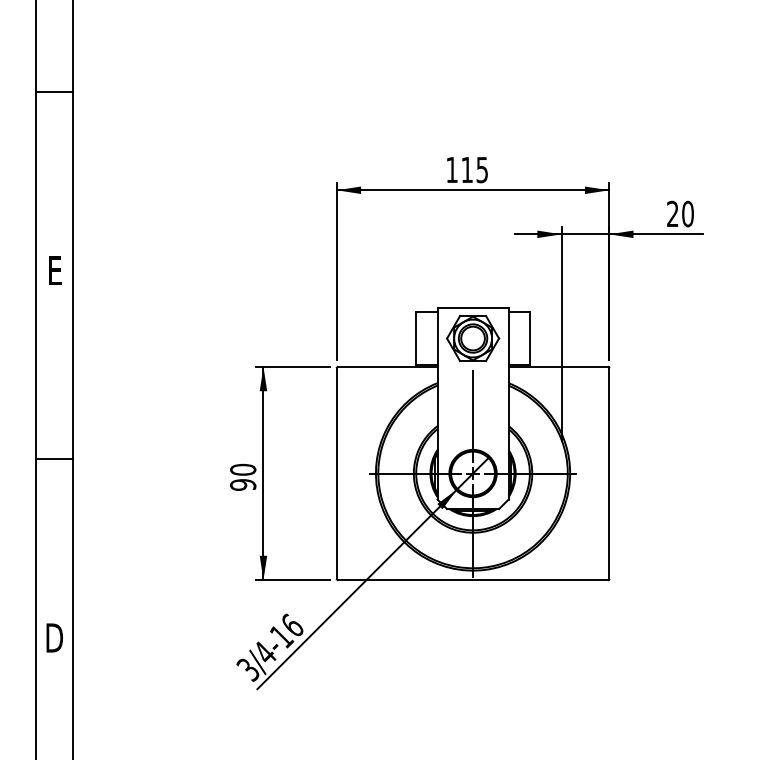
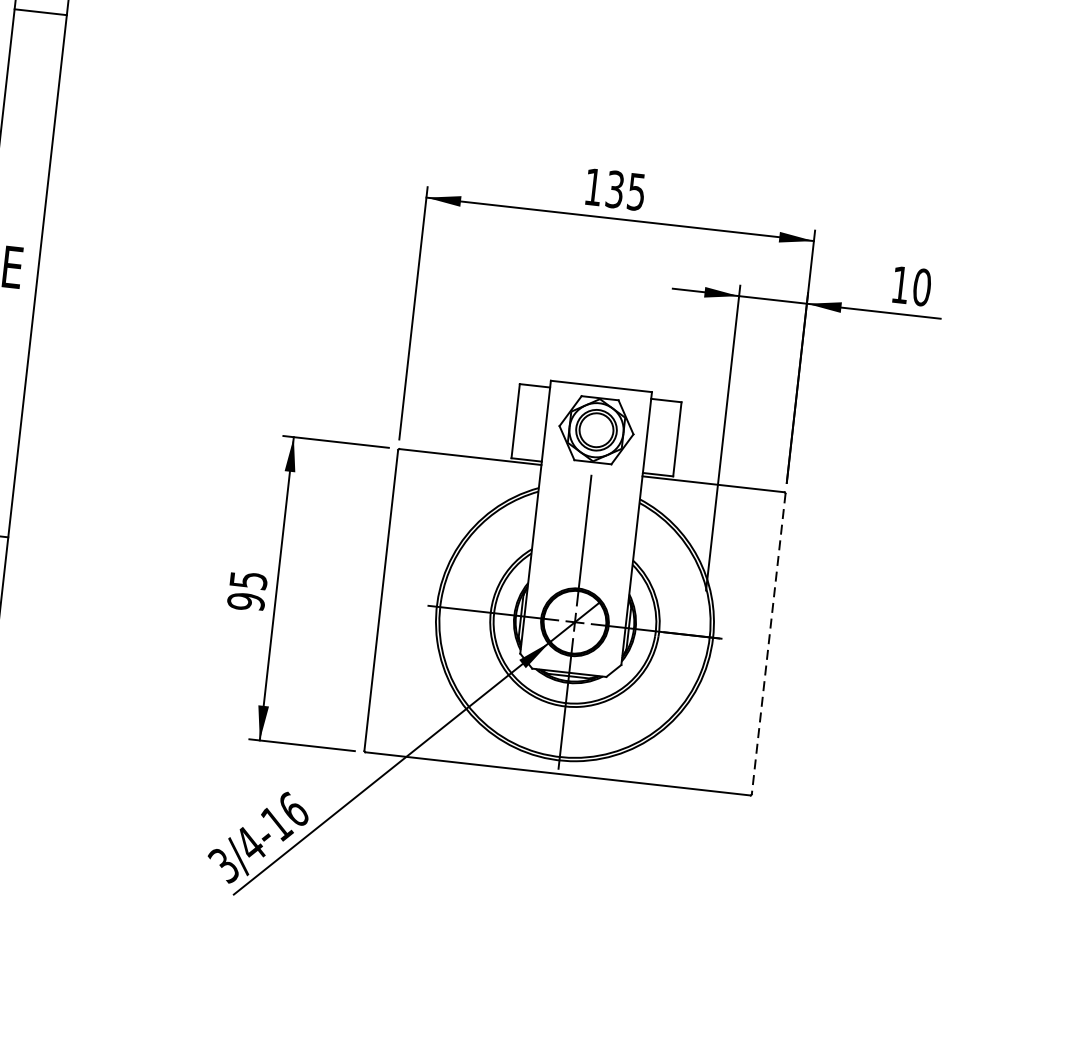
text: (466, 169) -> (614, 188), 115 -> 135
text: (672, 213) -> (900, 284), 20 -> 10
text: (243, 469) -> (249, 579), 90 -> 95
line: (609, 473) -> (769, 643), solid -> dashed

